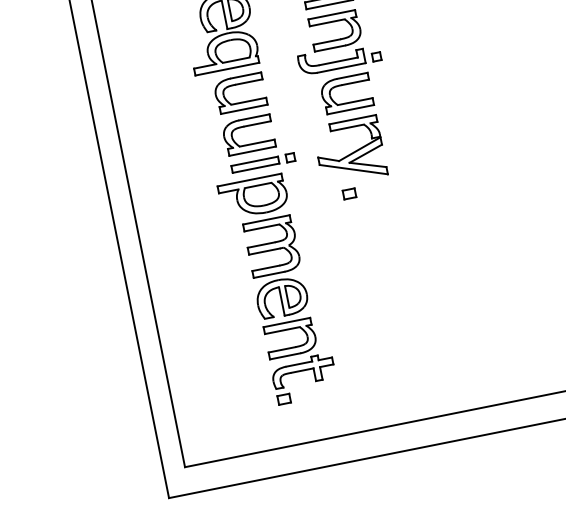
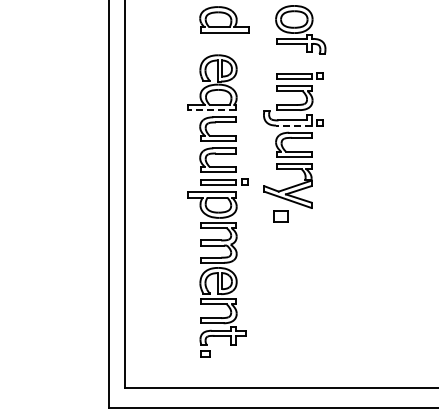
line: (341, 67) -> (293, 125), solid -> dashed
line: (228, 69) -> (212, 110), solid -> dashed
part: (349, 193) -> (281, 216), size x1.6

